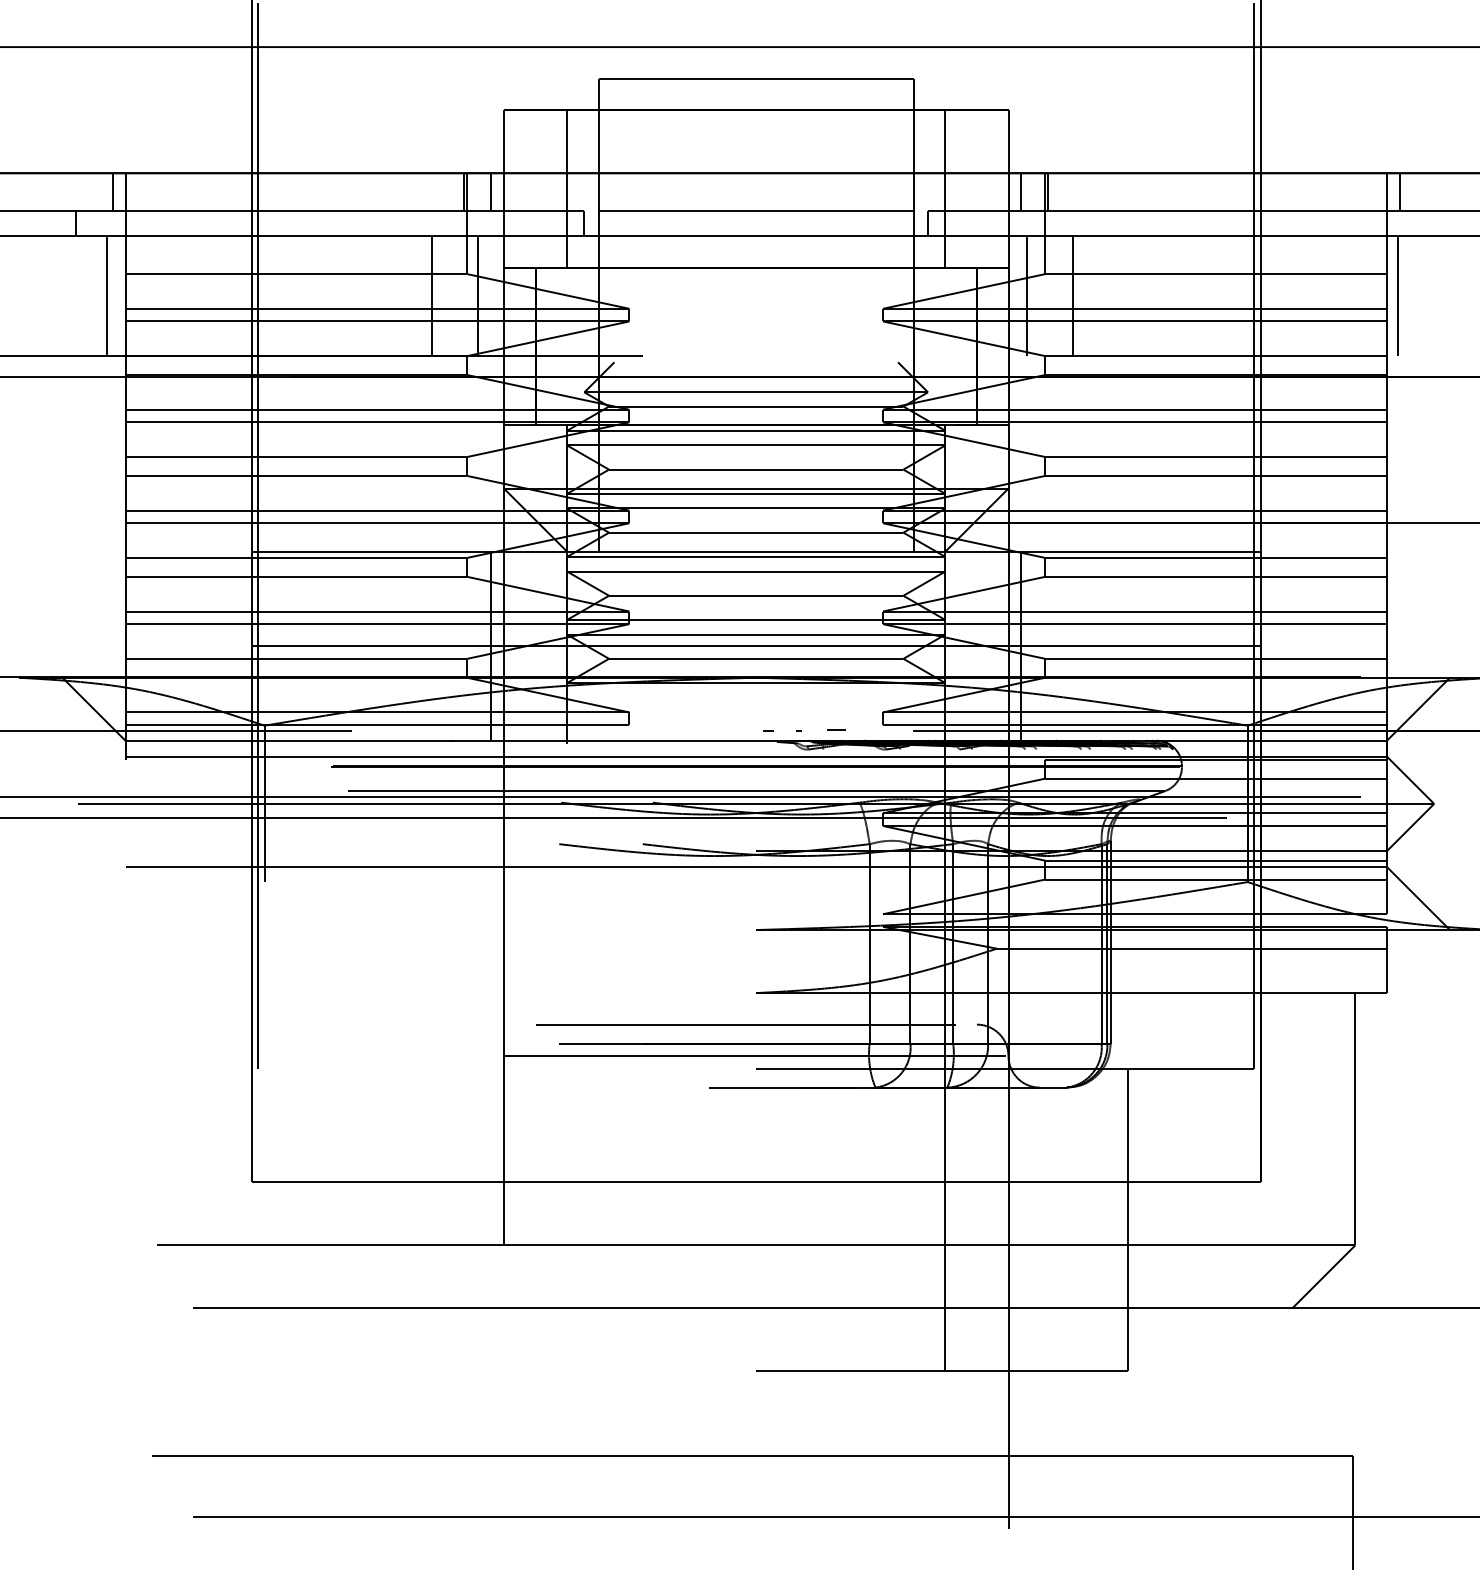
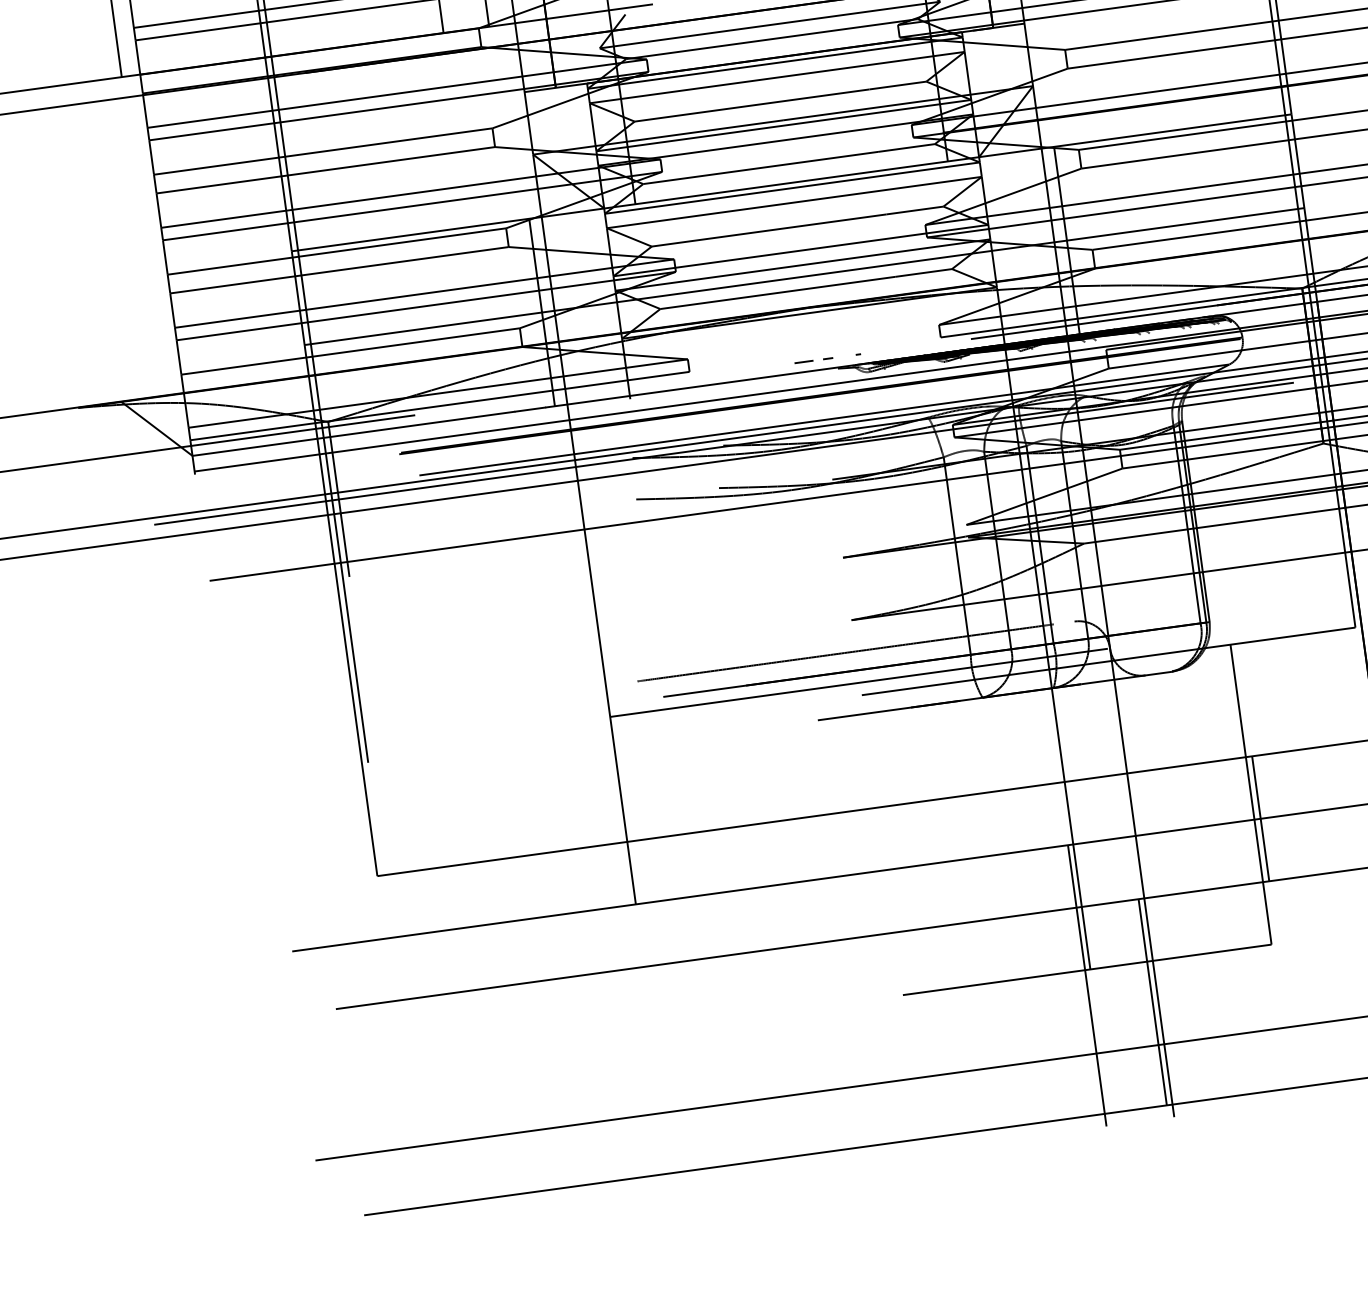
line: (836, 729) -> (804, 361), moved
line: (1134, 1245) -> (1260, 818), added
line: (940, 1387) -> (1087, 985), added
line: (1002, 1412) -> (1152, 1002), added

